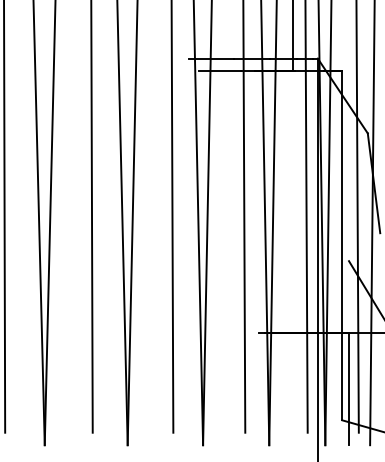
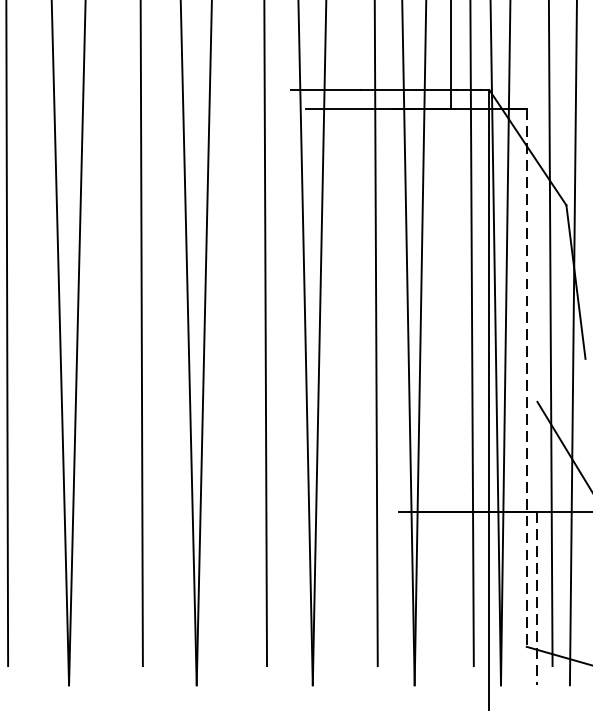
line: (342, 245) -> (527, 377), solid -> dashed
line: (349, 389) -> (538, 599), solid -> dashed

